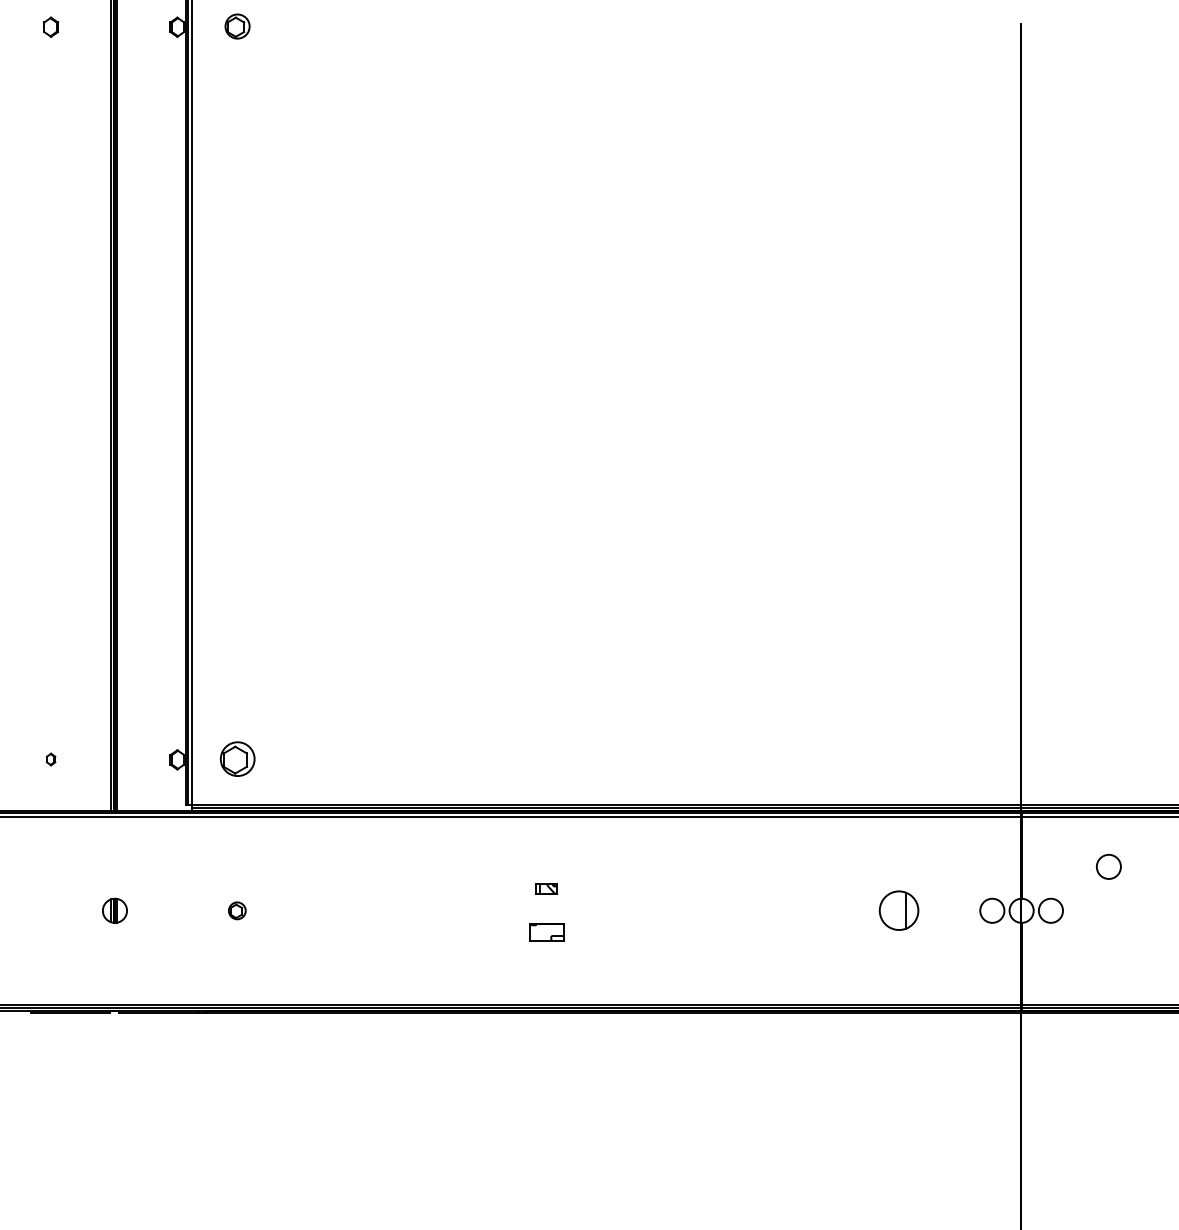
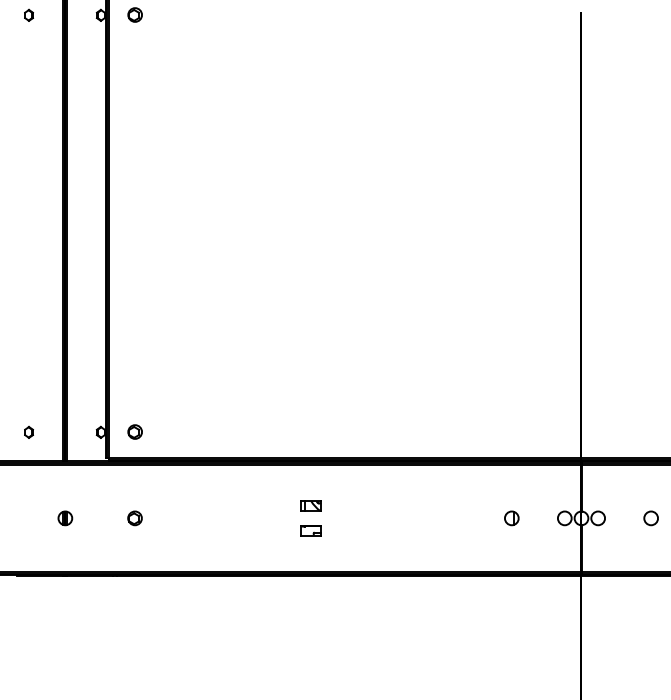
part: (50, 758) -> (28, 431), size x1.67
part: (236, 758) -> (134, 431), size x0.71
circle: (1107, 867) -> (650, 518), moved
part: (545, 888) -> (310, 505), size x1.67
part: (236, 911) -> (134, 518), size x1.43
part: (898, 911) -> (511, 518), size x0.62

